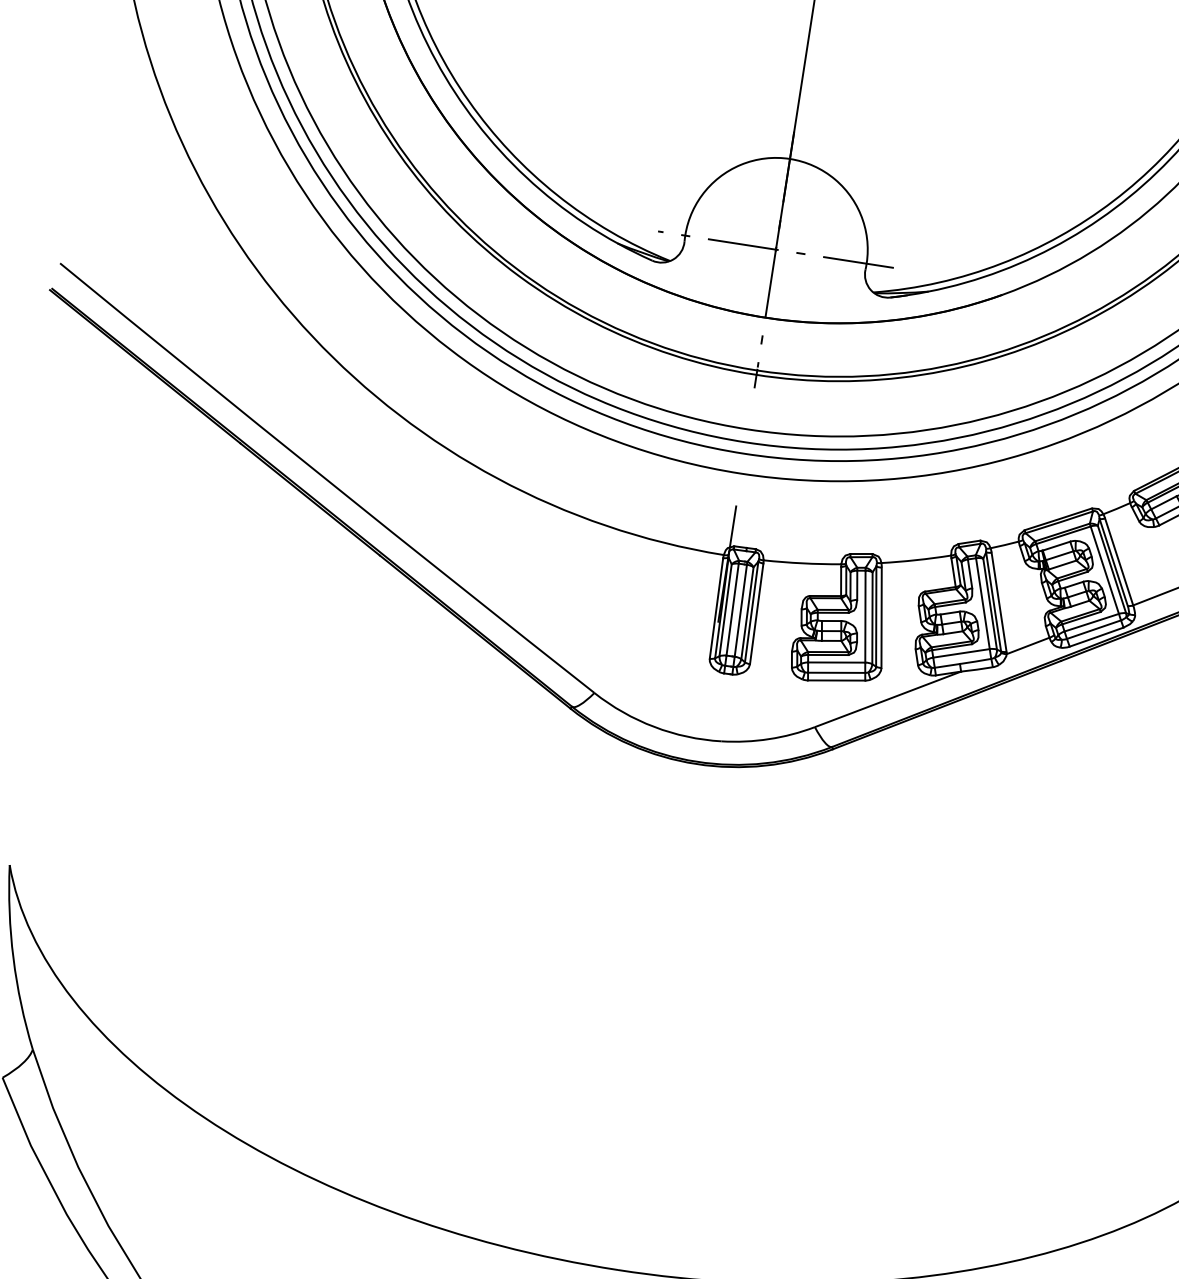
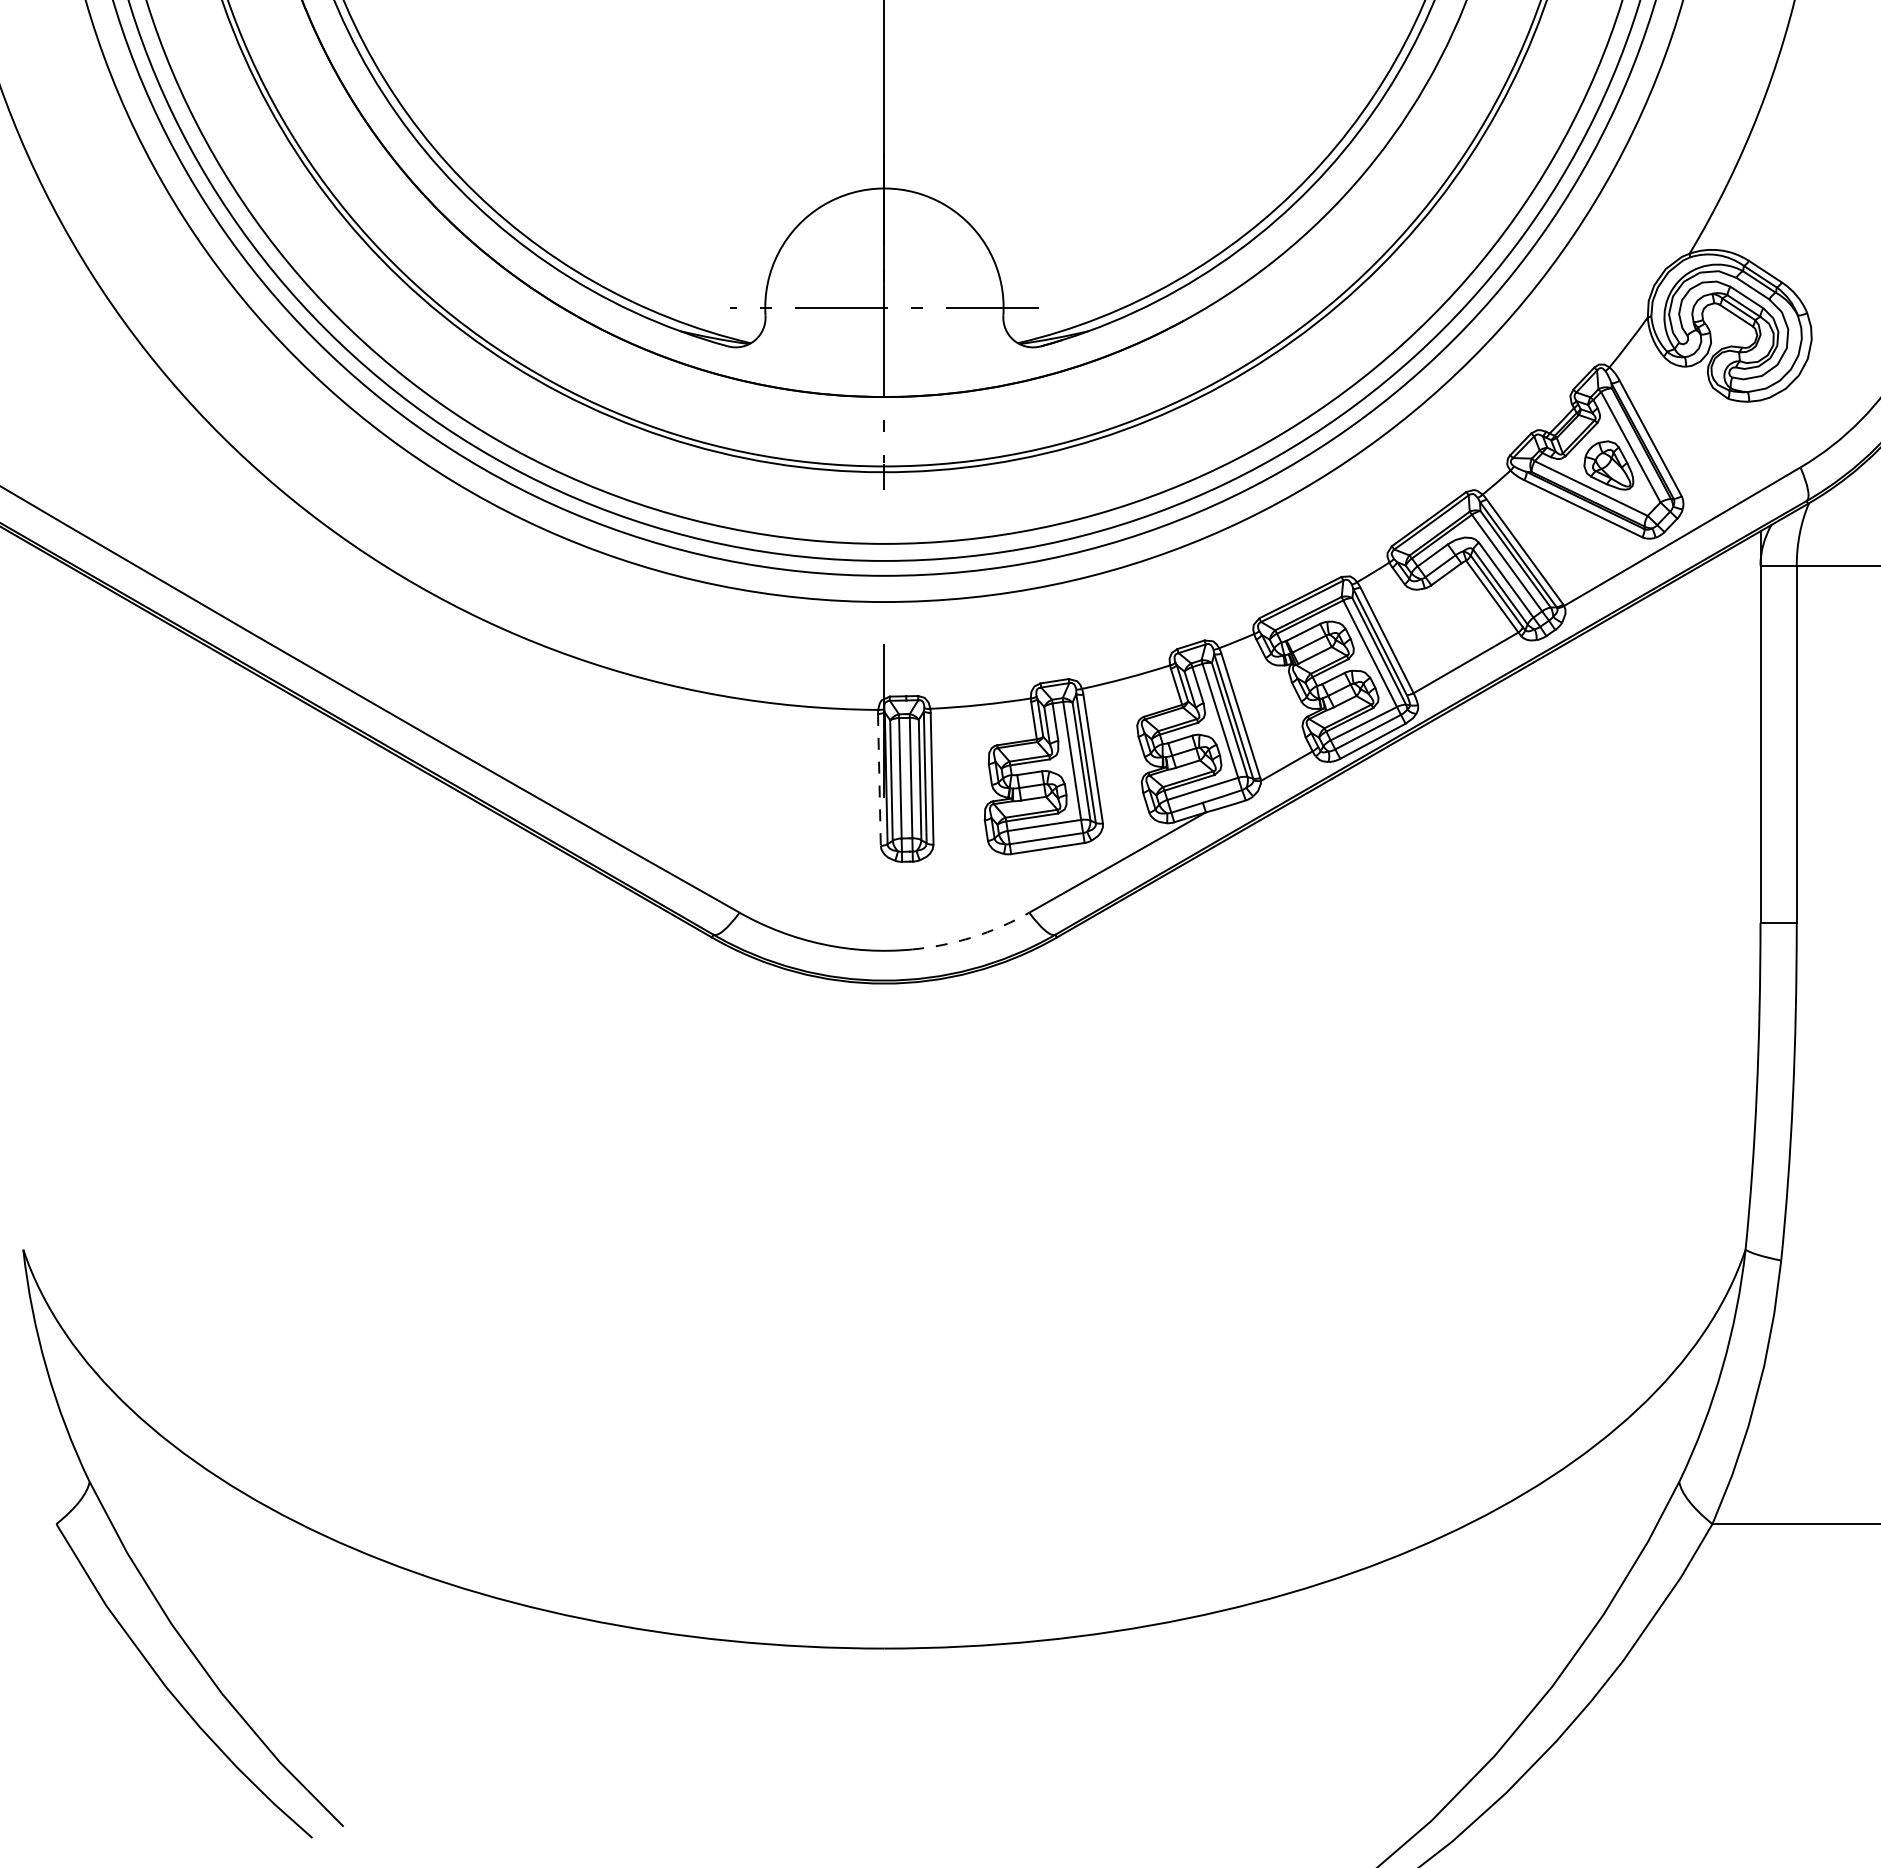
line: (716, 608) -> (879, 779), solid -> dashed
arc: (768, 739) -> (972, 937), solid -> dashed

